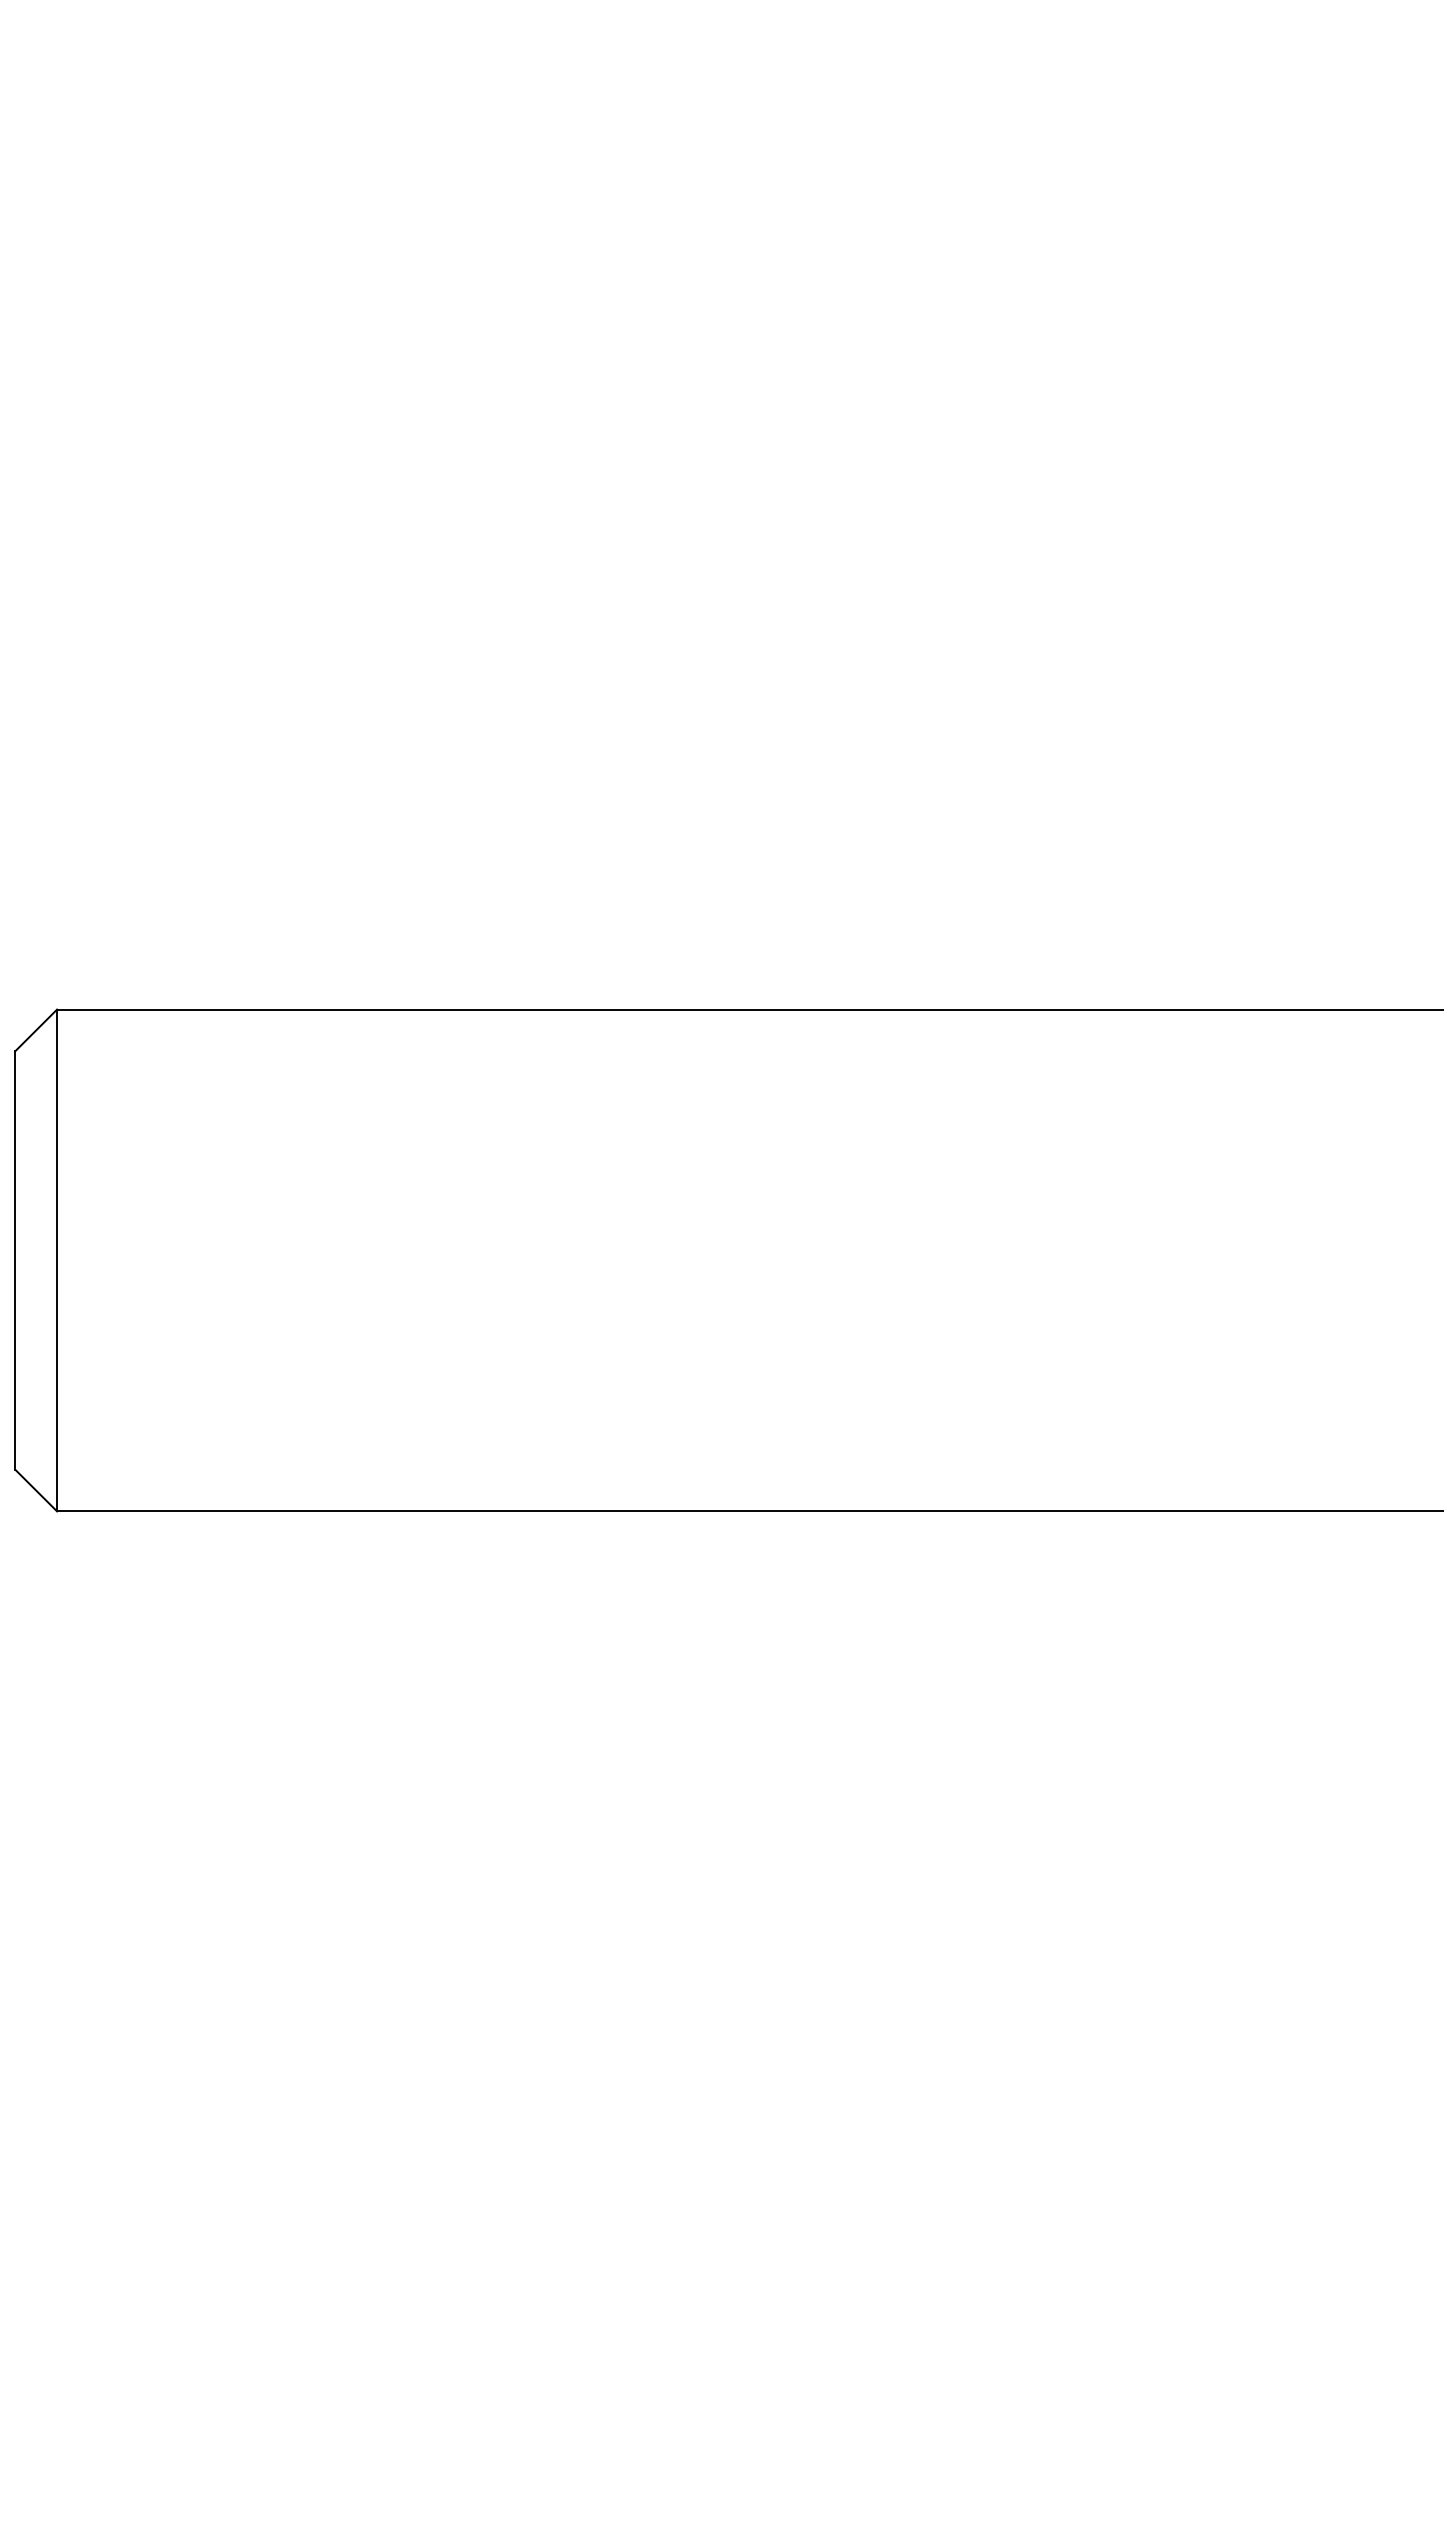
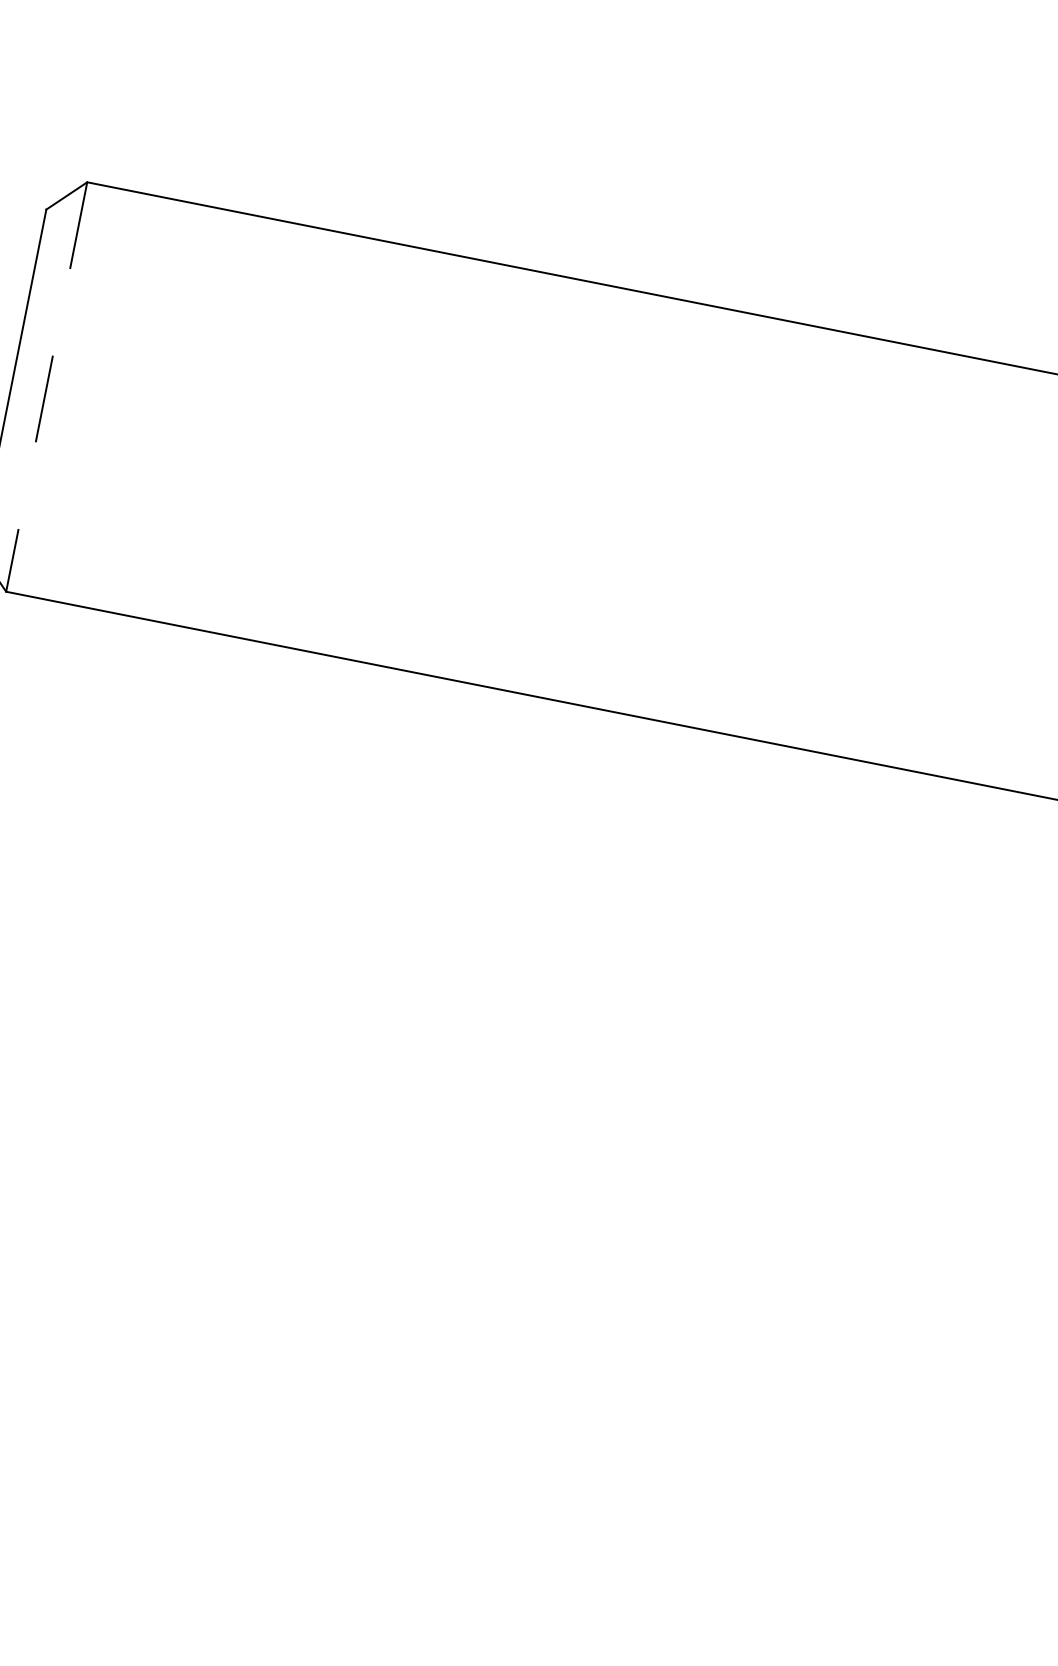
line: (57, 1260) -> (47, 387), solid -> dashed

